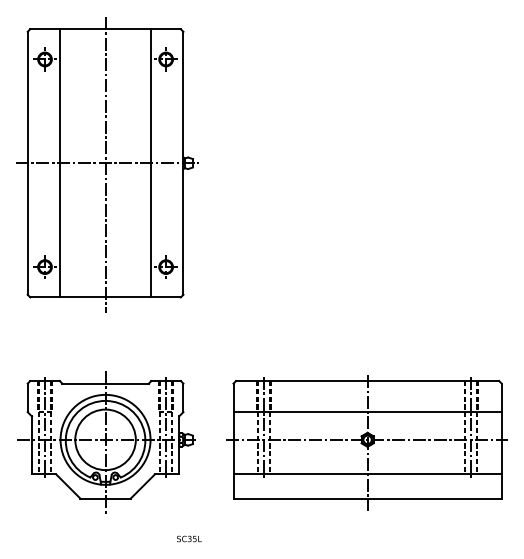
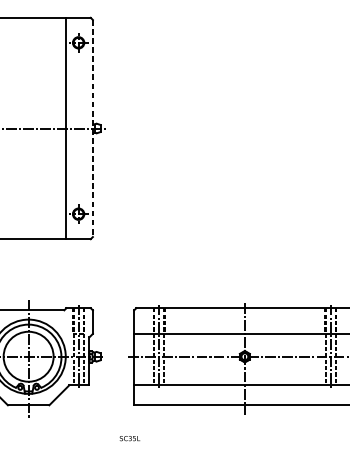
line: (183, 163) -> (92, 128), solid -> dashed
line: (105, 164) -> (28, 129), removed
text: (189, 538) -> (130, 438), moved

